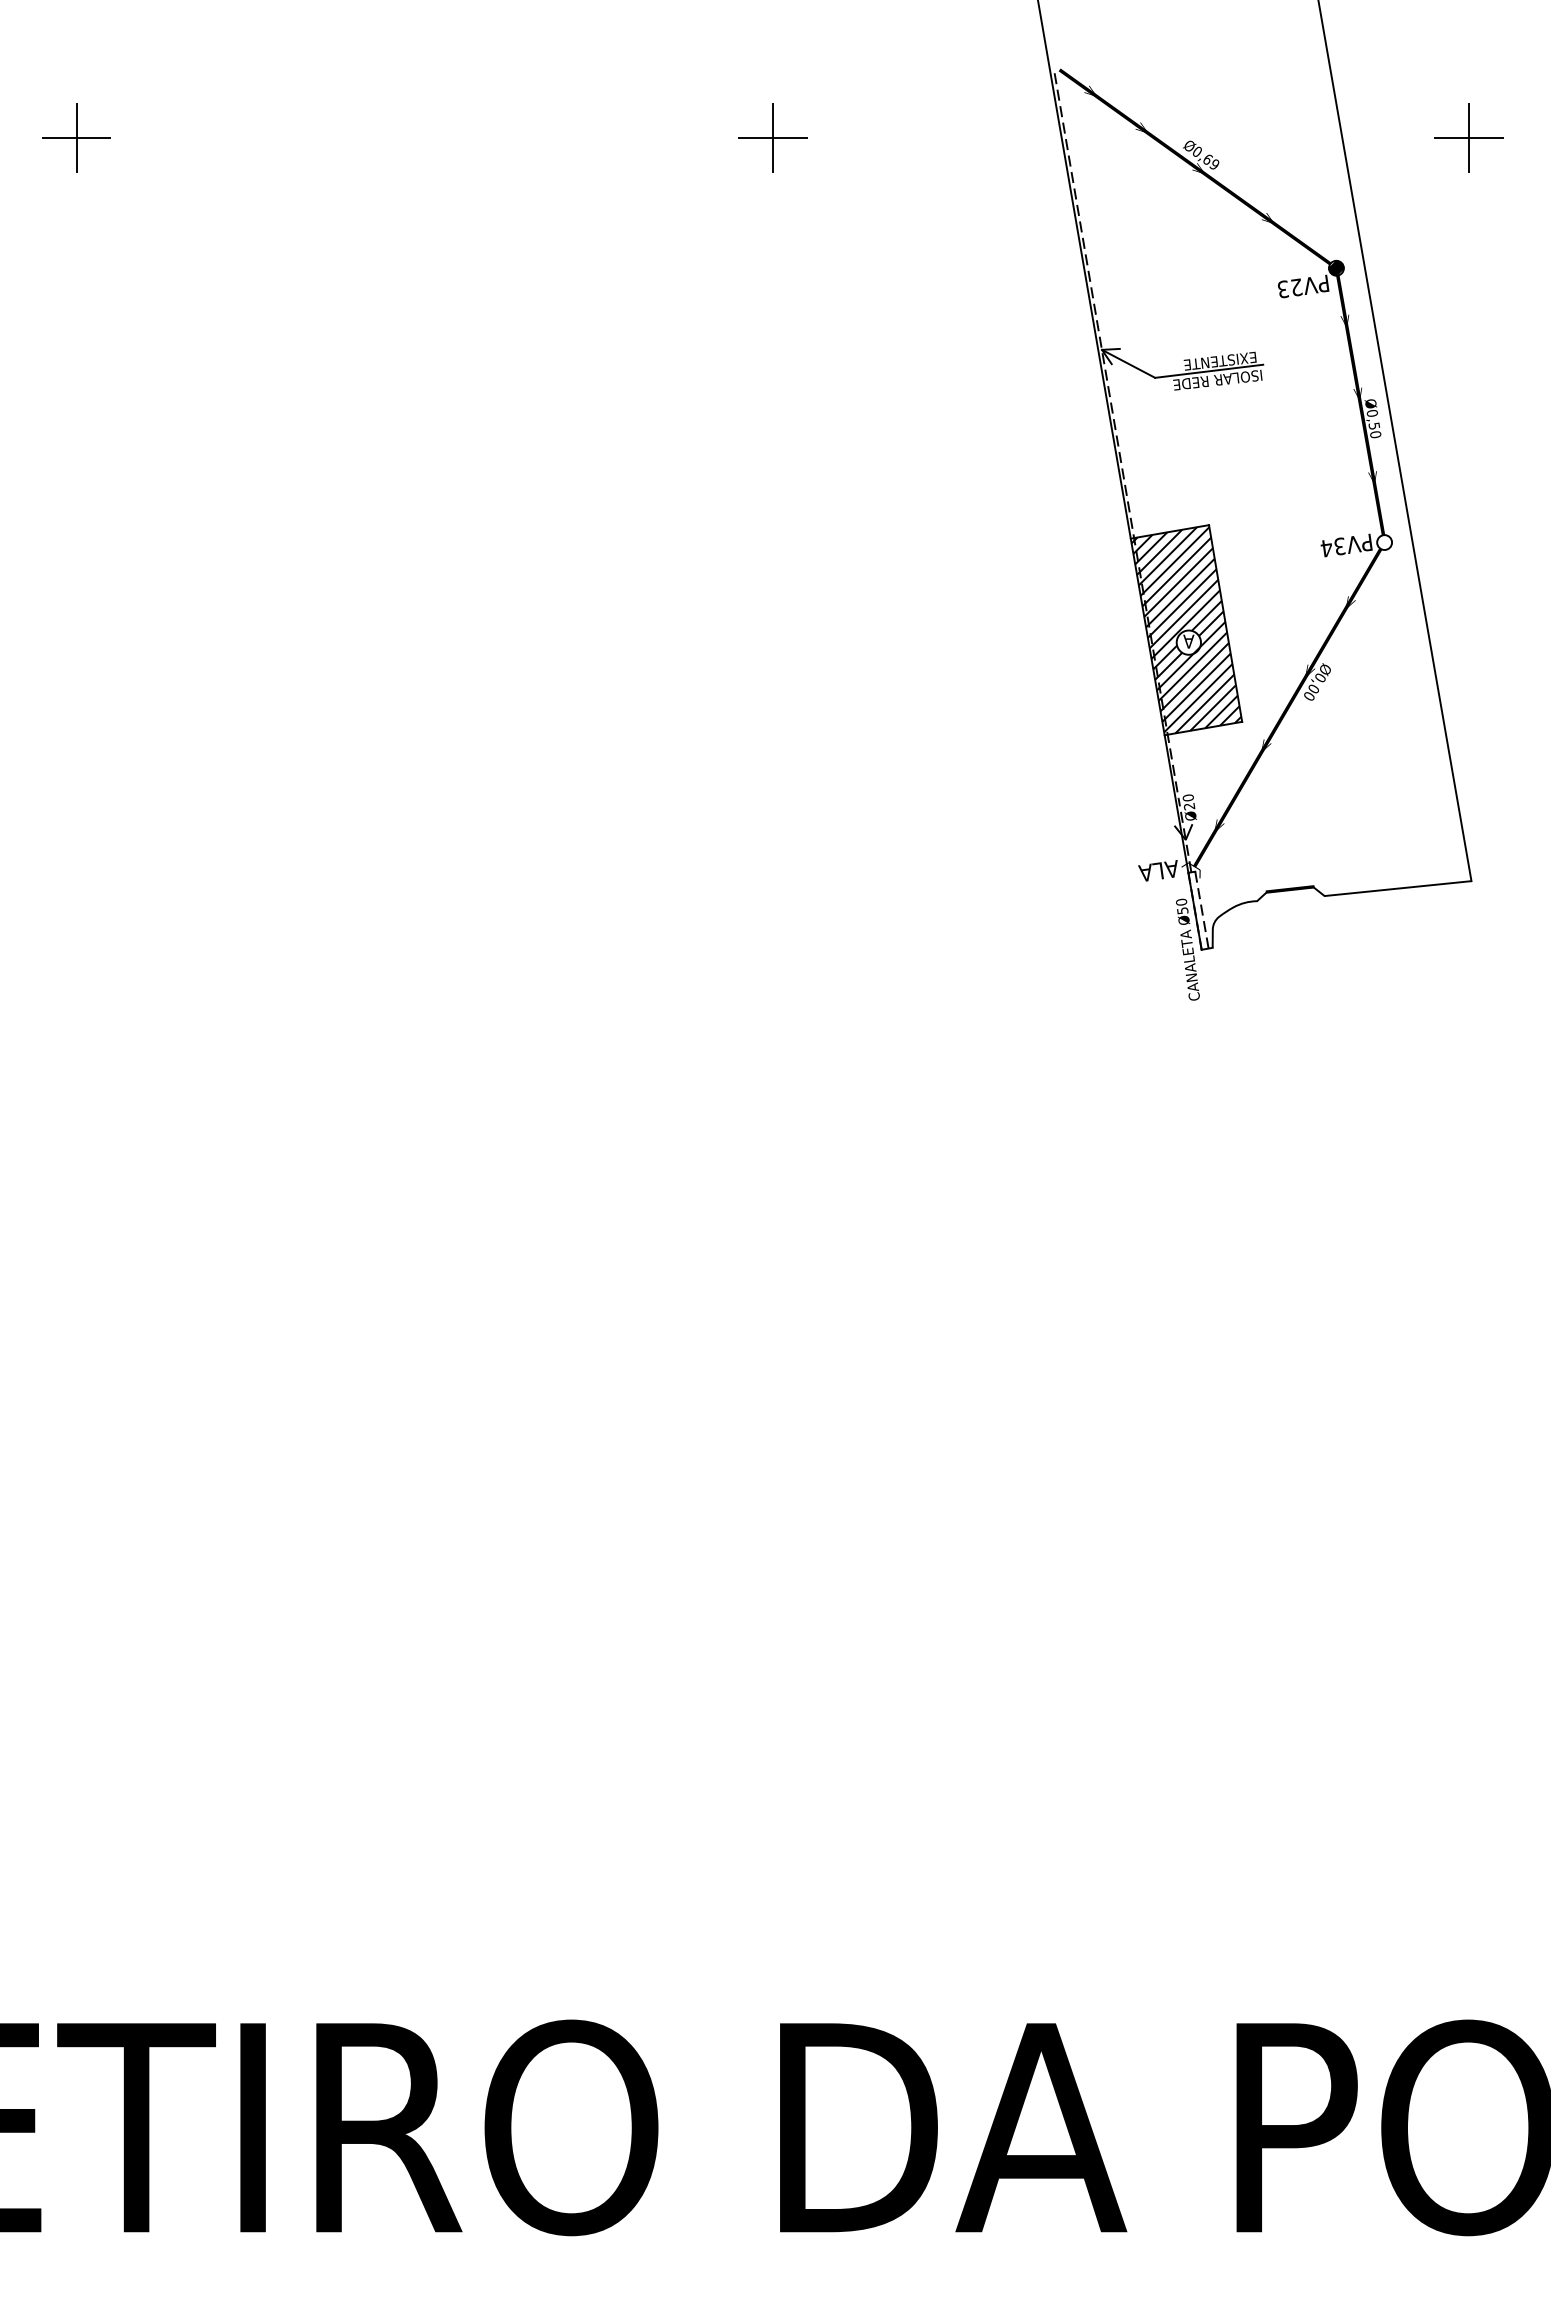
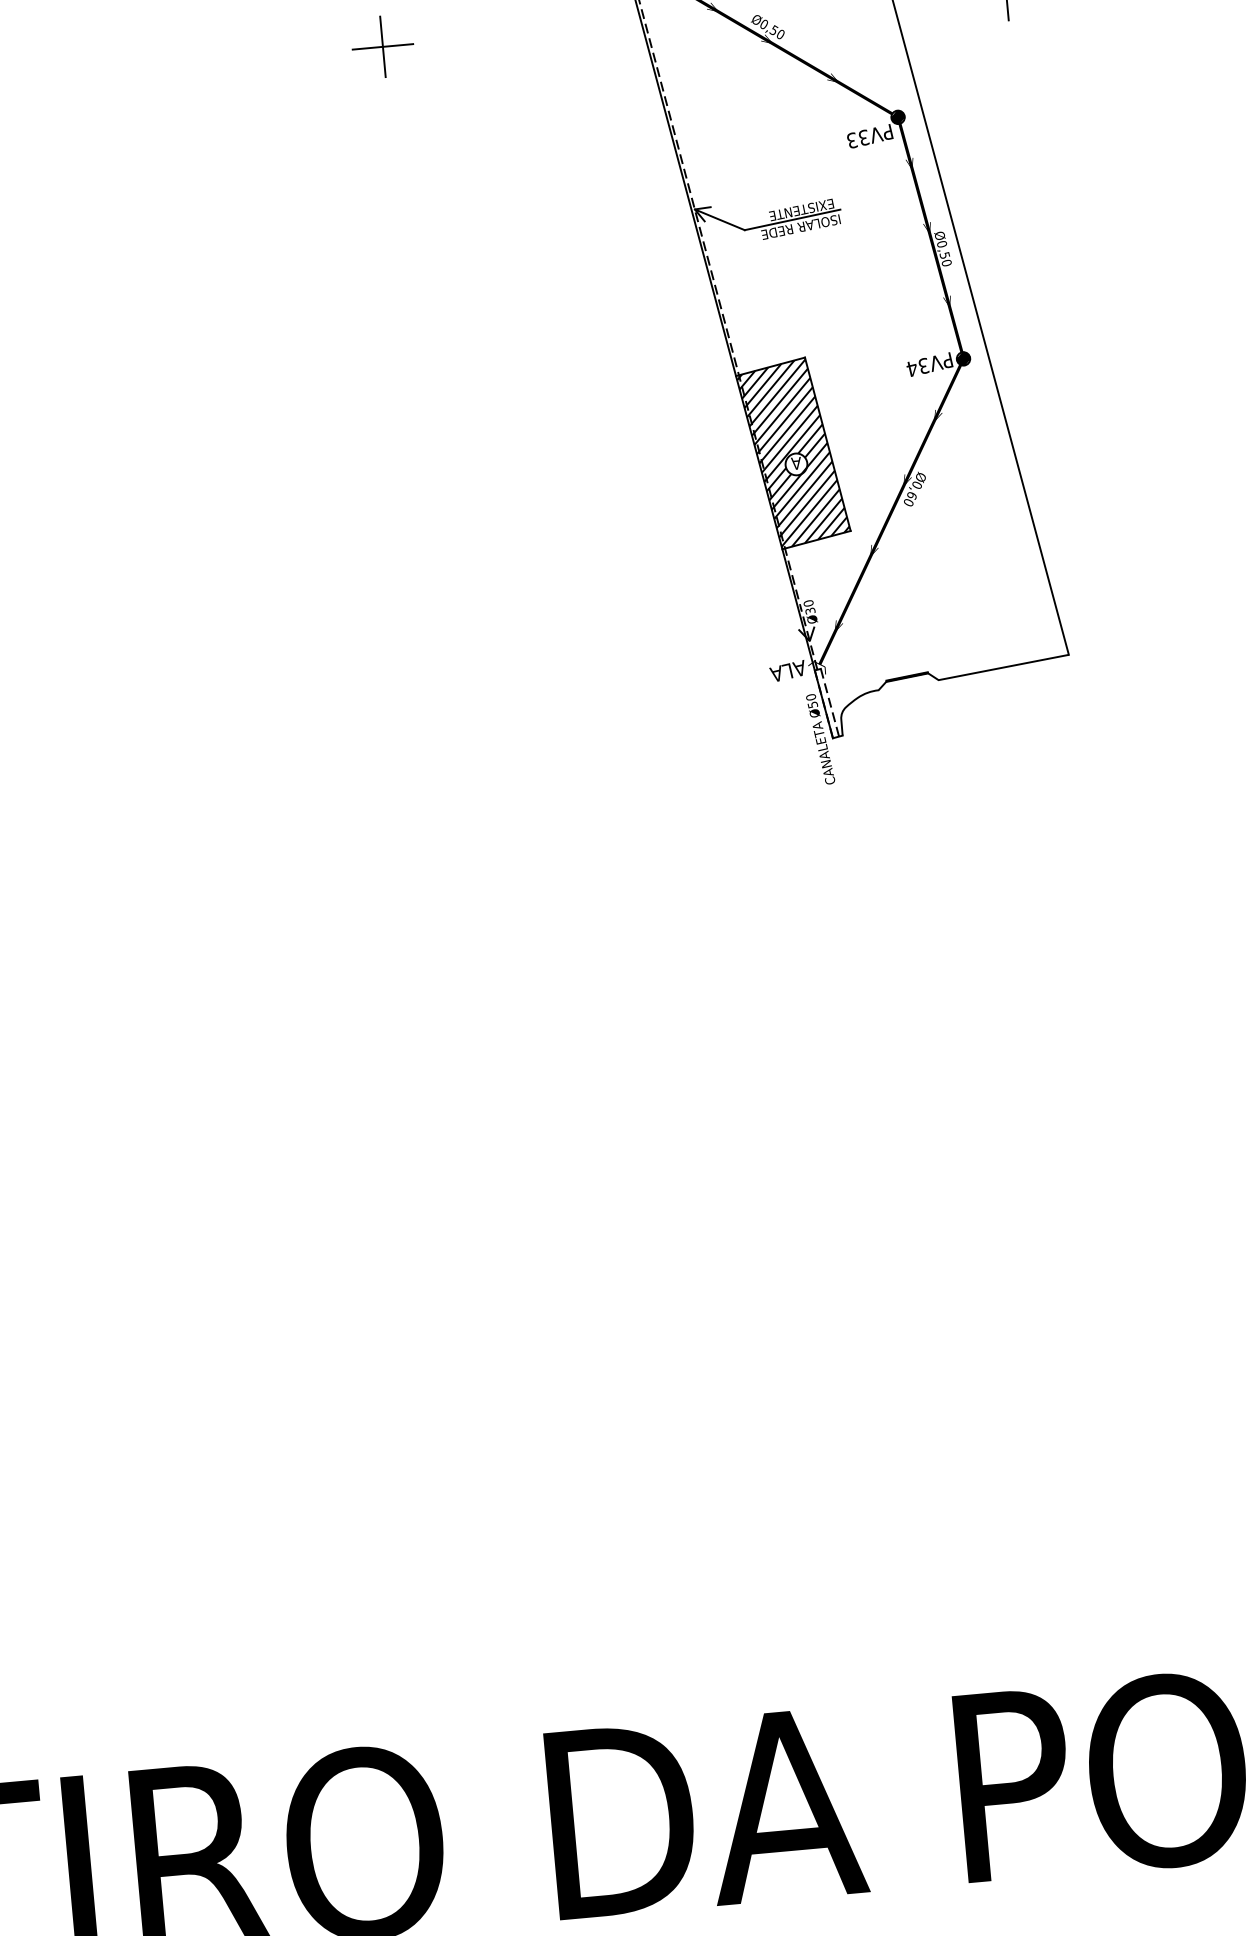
text: (1209, 161) -> (775, 32), Ø0,69 -> Ø0,50
text: (1296, 287) -> (863, 137), PV23 -> PV33
hatch: (1384, 542) -> (963, 358), added
text: (1313, 689) -> (911, 496), Ø0,00 -> Ø0,60
text: (1189, 806) -> (810, 611), Ø20 -> Ø30

